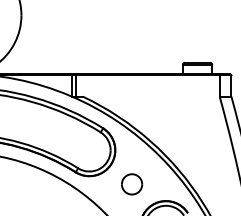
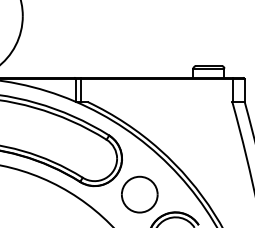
part: (131, 184) -> (139, 194), size x1.67

